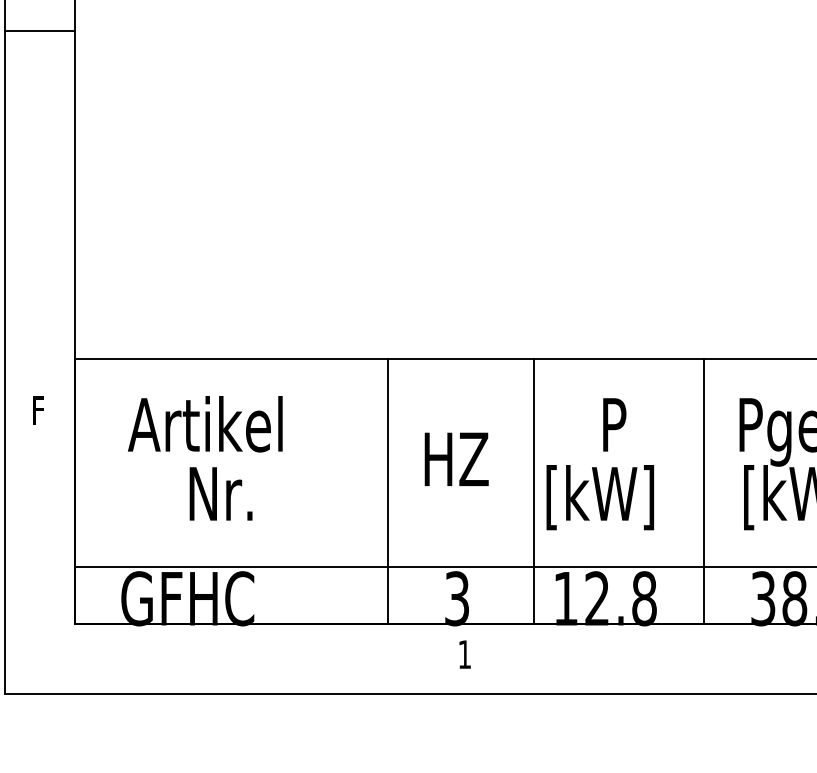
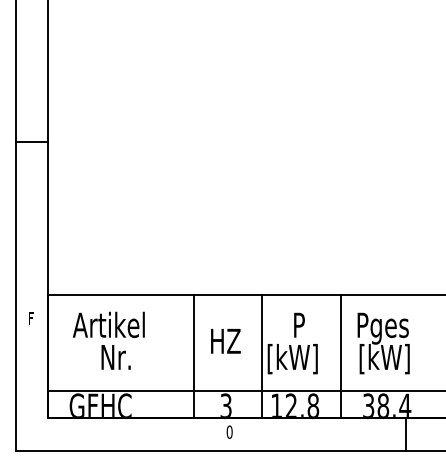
text: (464, 653) -> (229, 431), 1 -> 0

